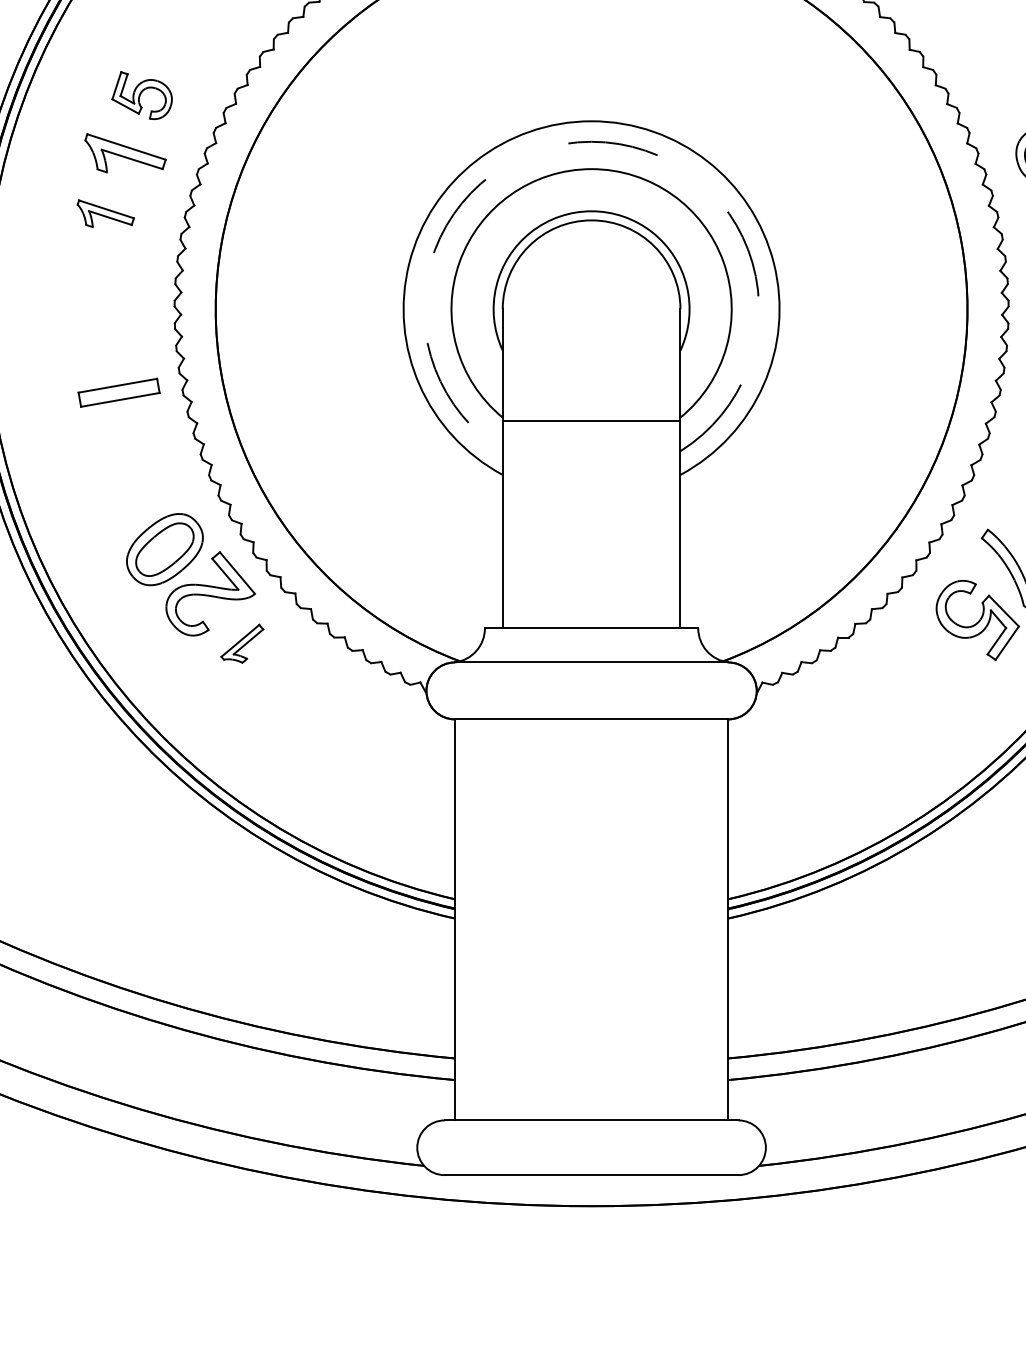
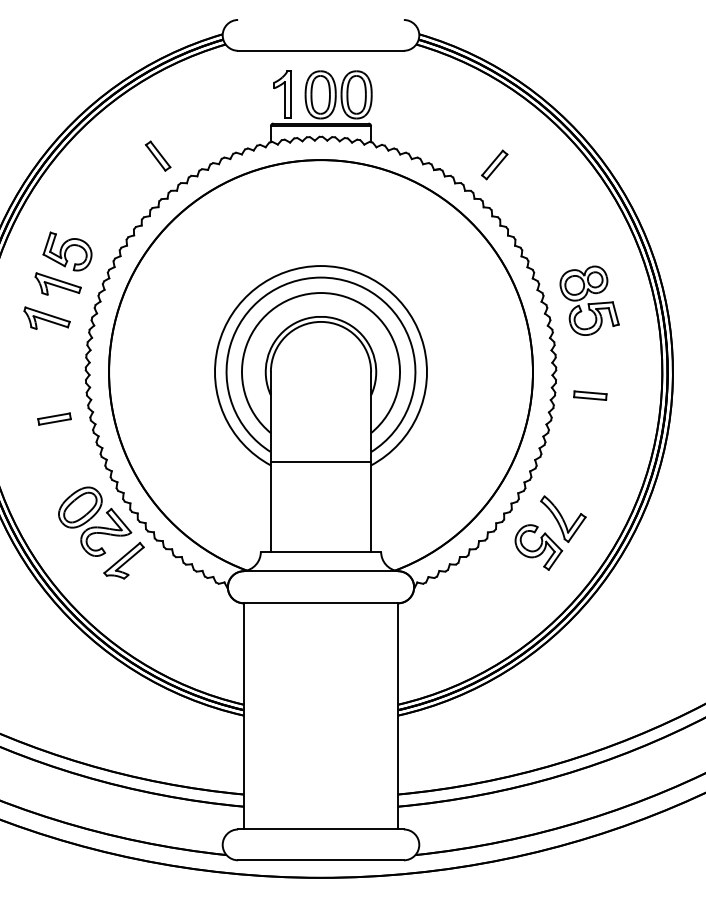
part: (142, 95) -> (67, 251), size x1.43
arc: (592, 141) -> (321, 277), dashed -> solid
part: (104, 212) -> (46, 317), size x1.43
part: (119, 391) -> (54, 418), size x0.71
line: (590, 420) -> (320, 461), moved
part: (241, 643) -> (123, 560), size x1.67

